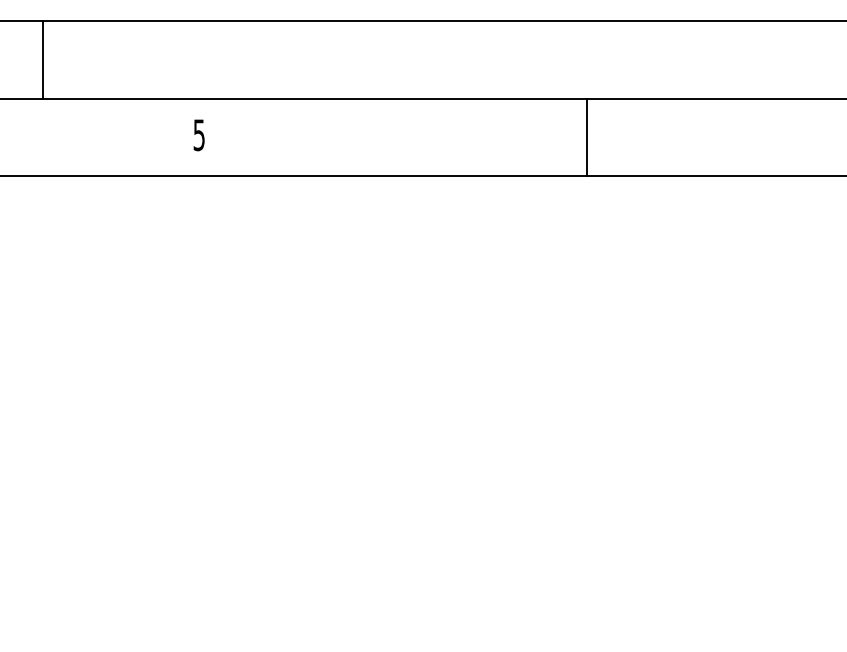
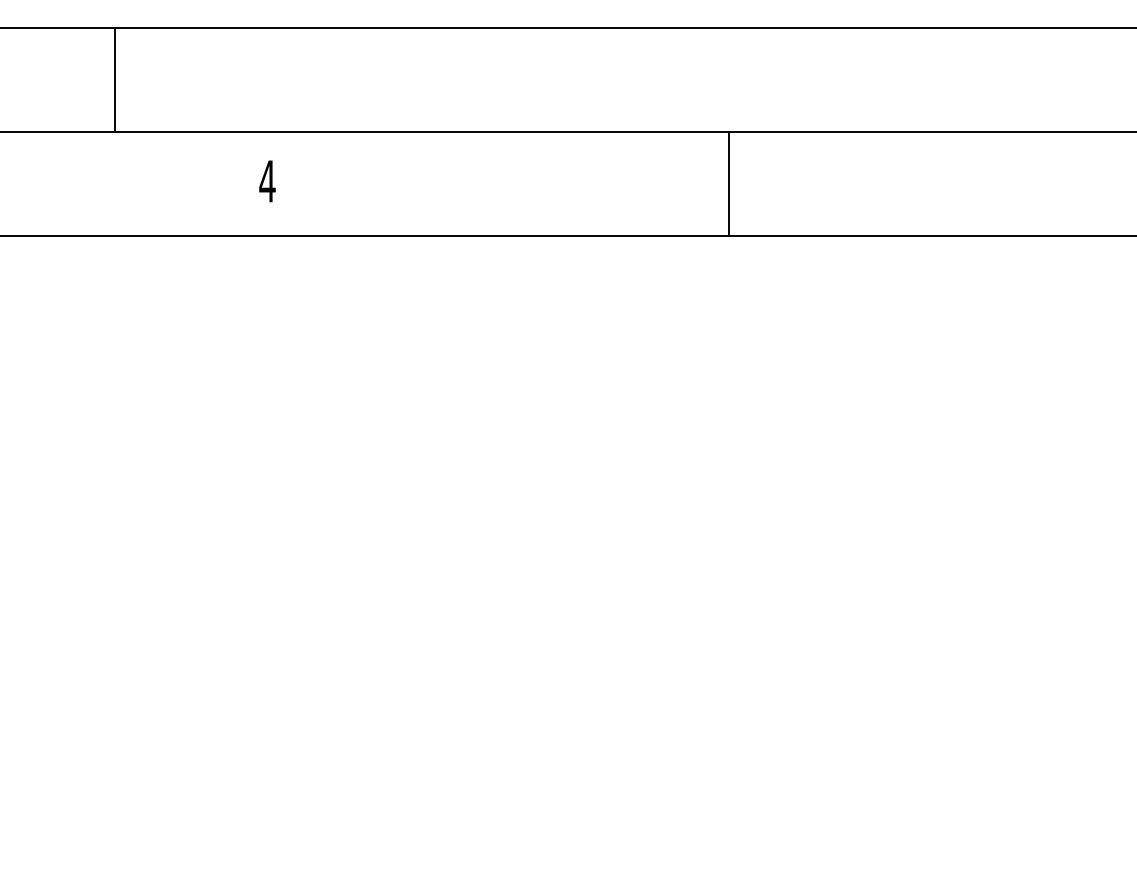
line: (43, 59) -> (114, 79), moved
text: (199, 135) -> (267, 181), 5 -> 4
line: (586, 137) -> (728, 184), moved

